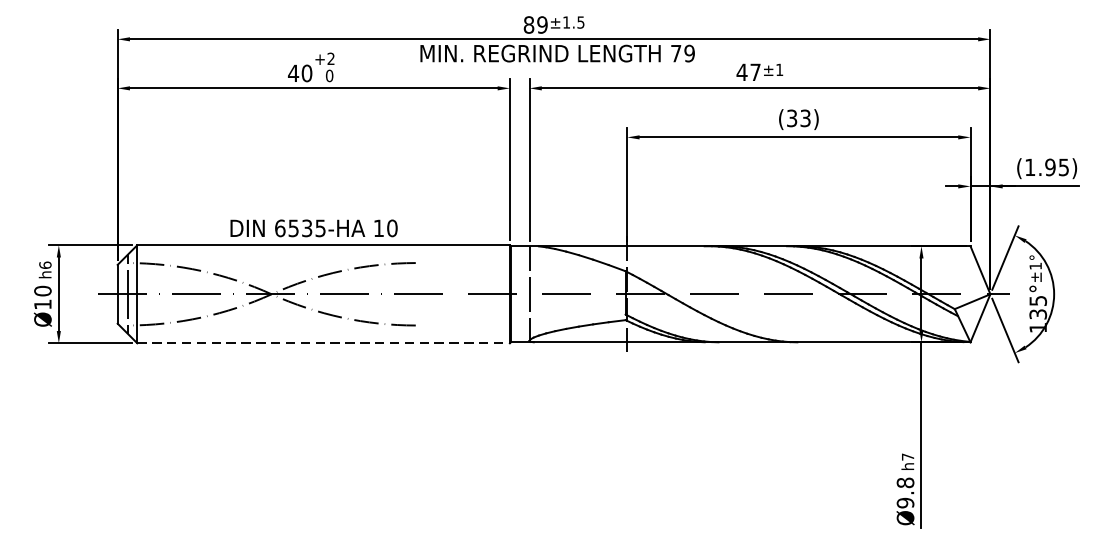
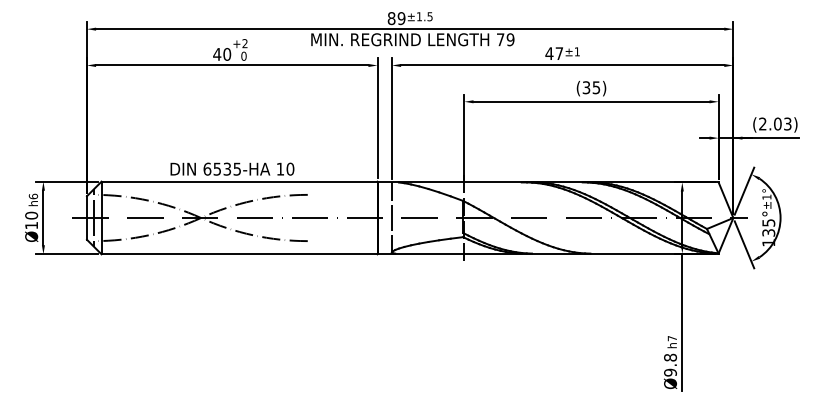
text: (805, 118) -> (596, 87), (33) -> (35)
text: (1047, 166) -> (775, 123), (1.95) -> (2.03)
line: (323, 343) -> (239, 254), dashed -> solid

